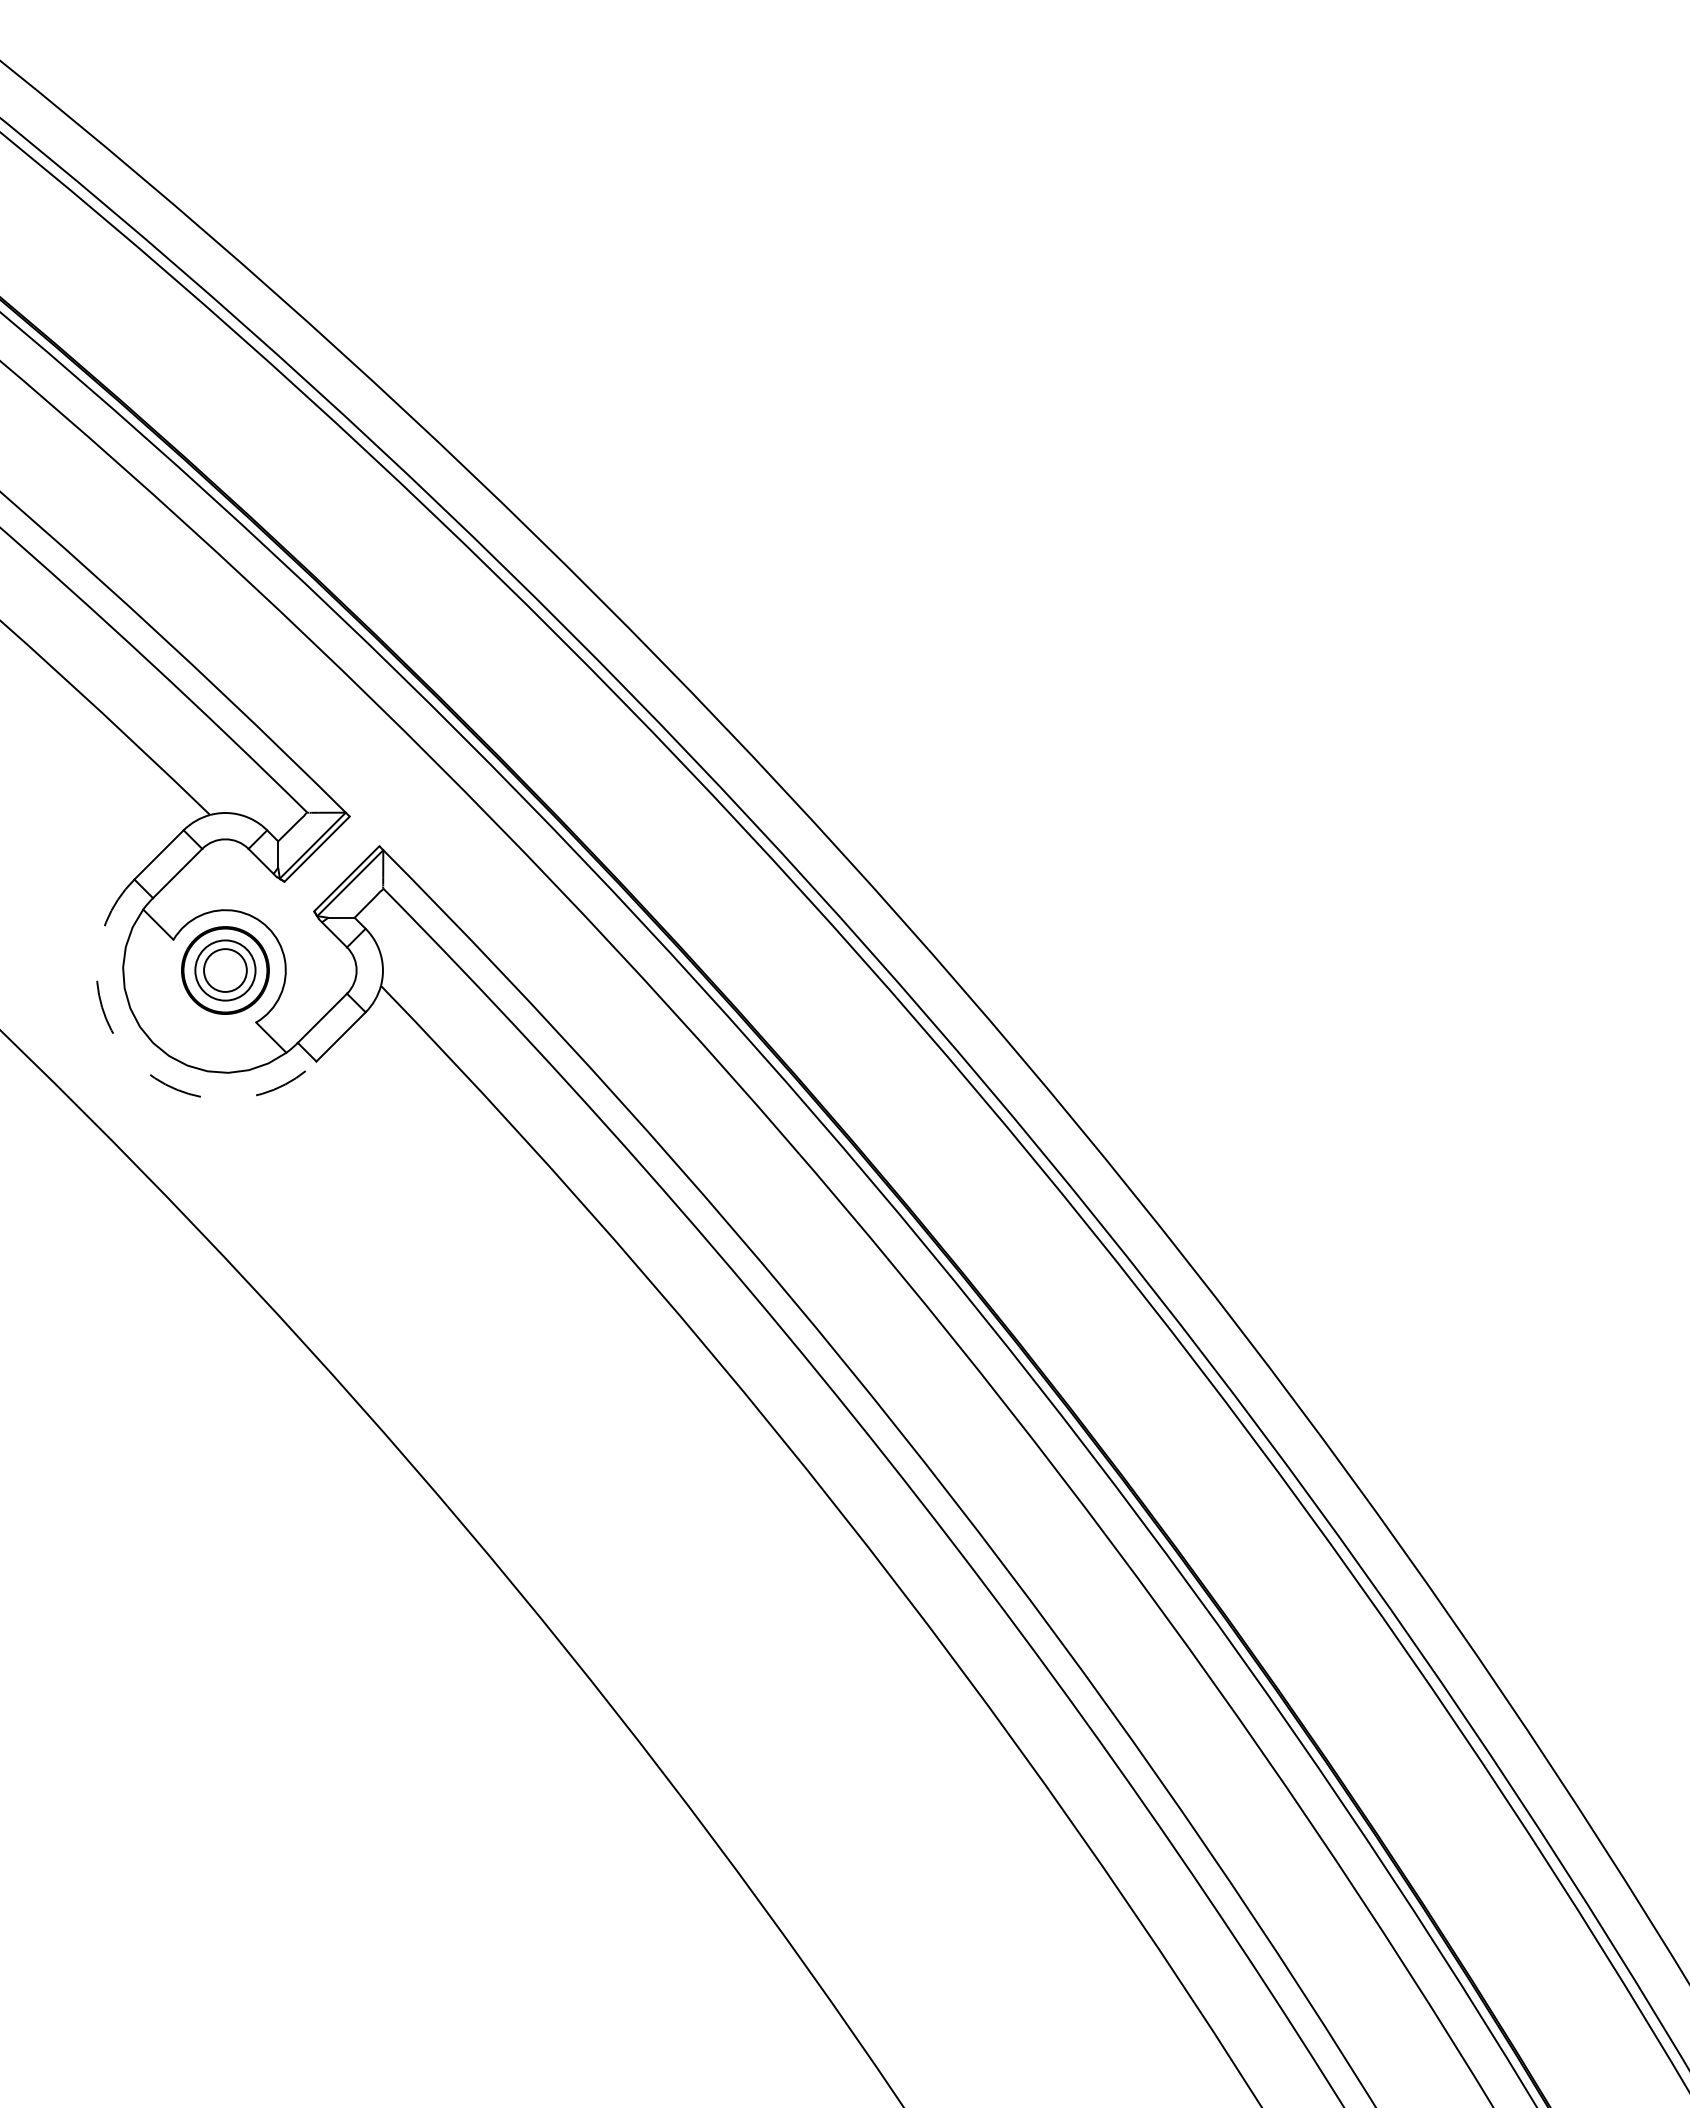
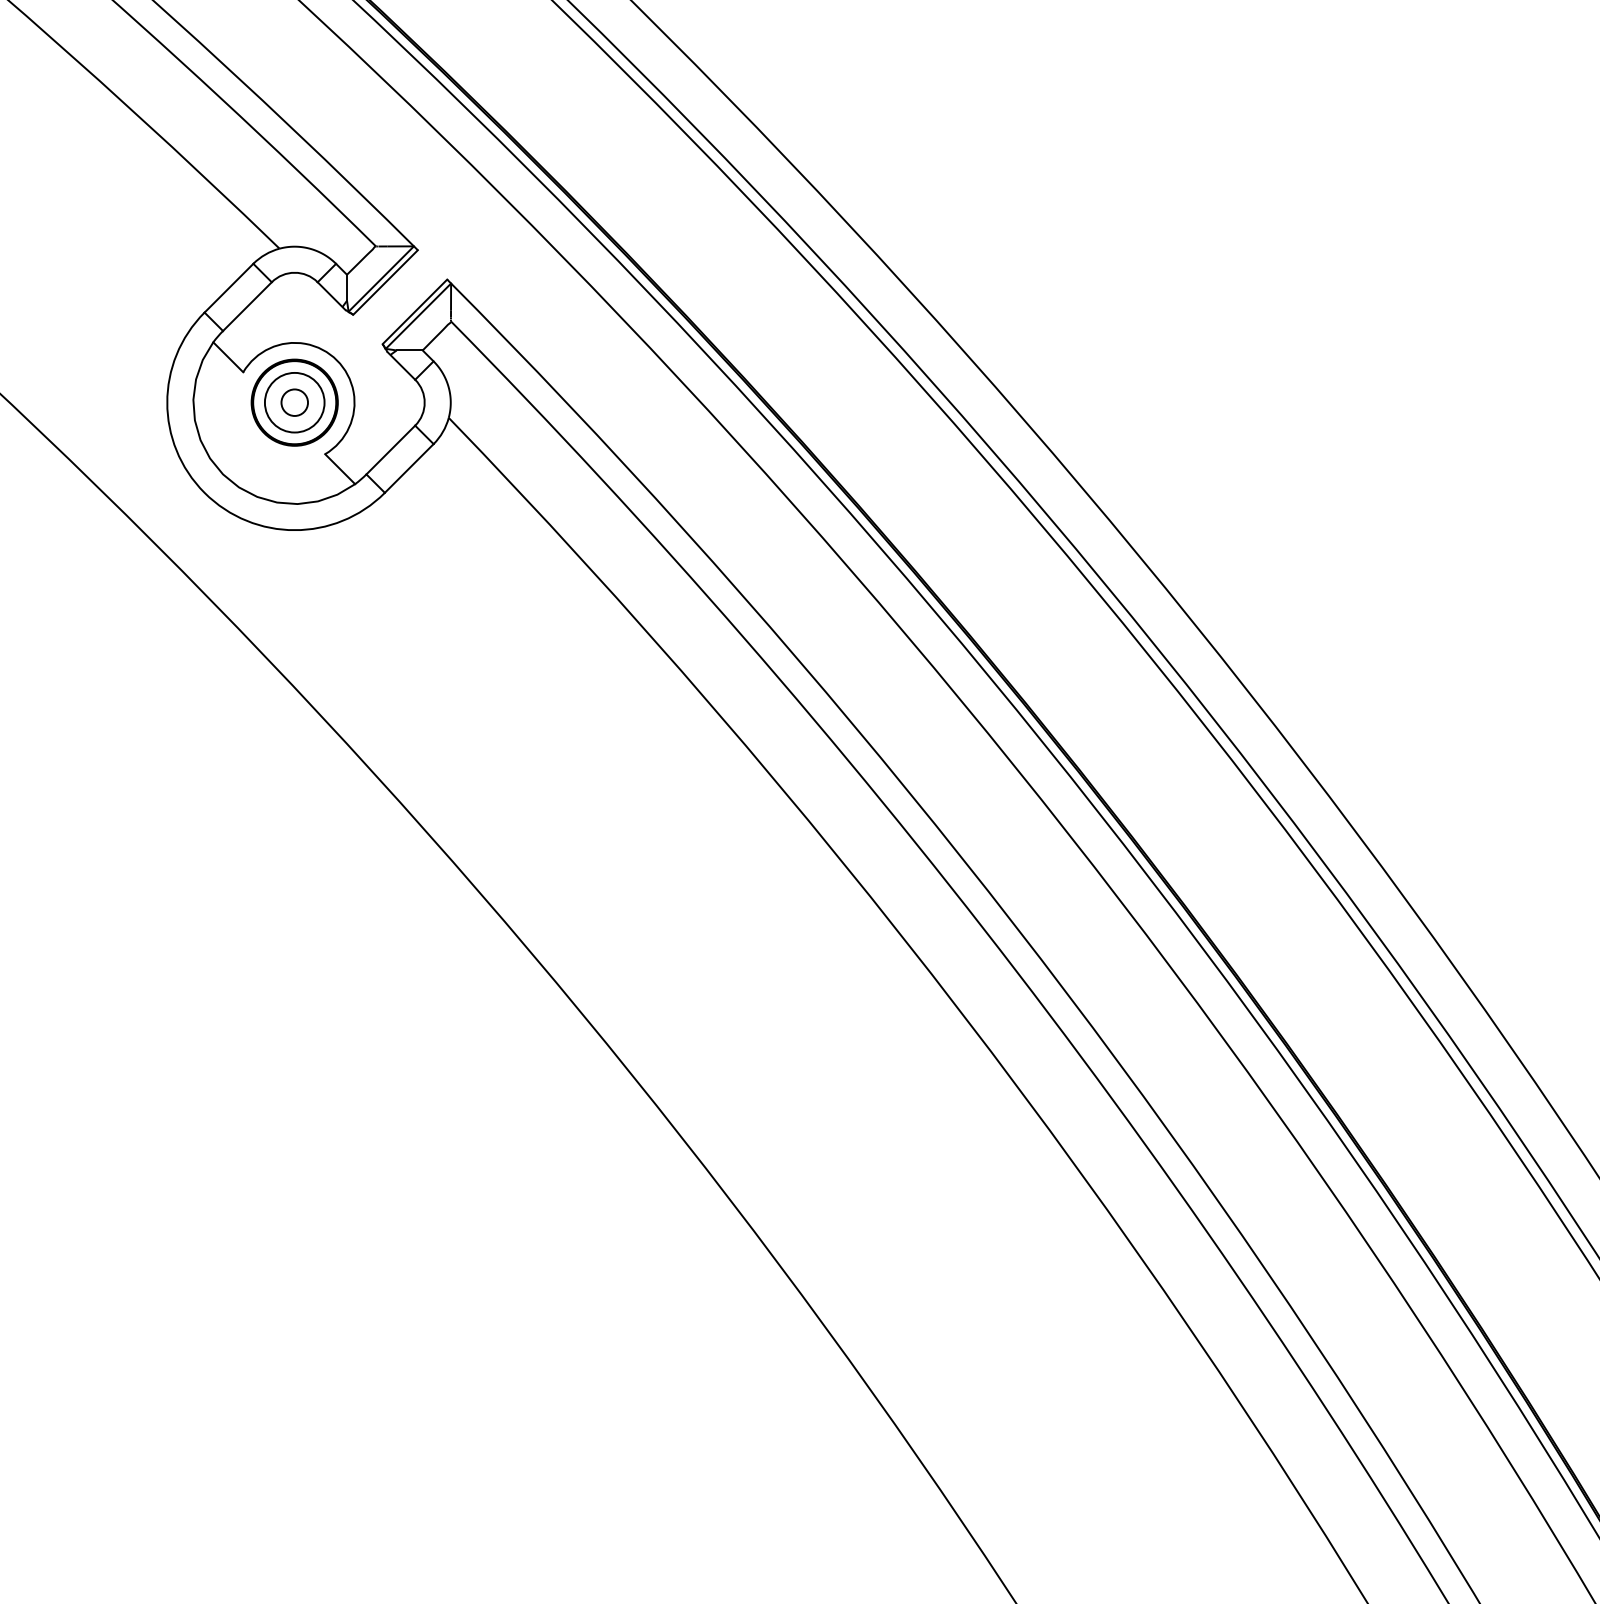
circle: (225, 970) -> (294, 402), size x0.62
arc: (134, 1061) -> (204, 492), dashed -> solid

